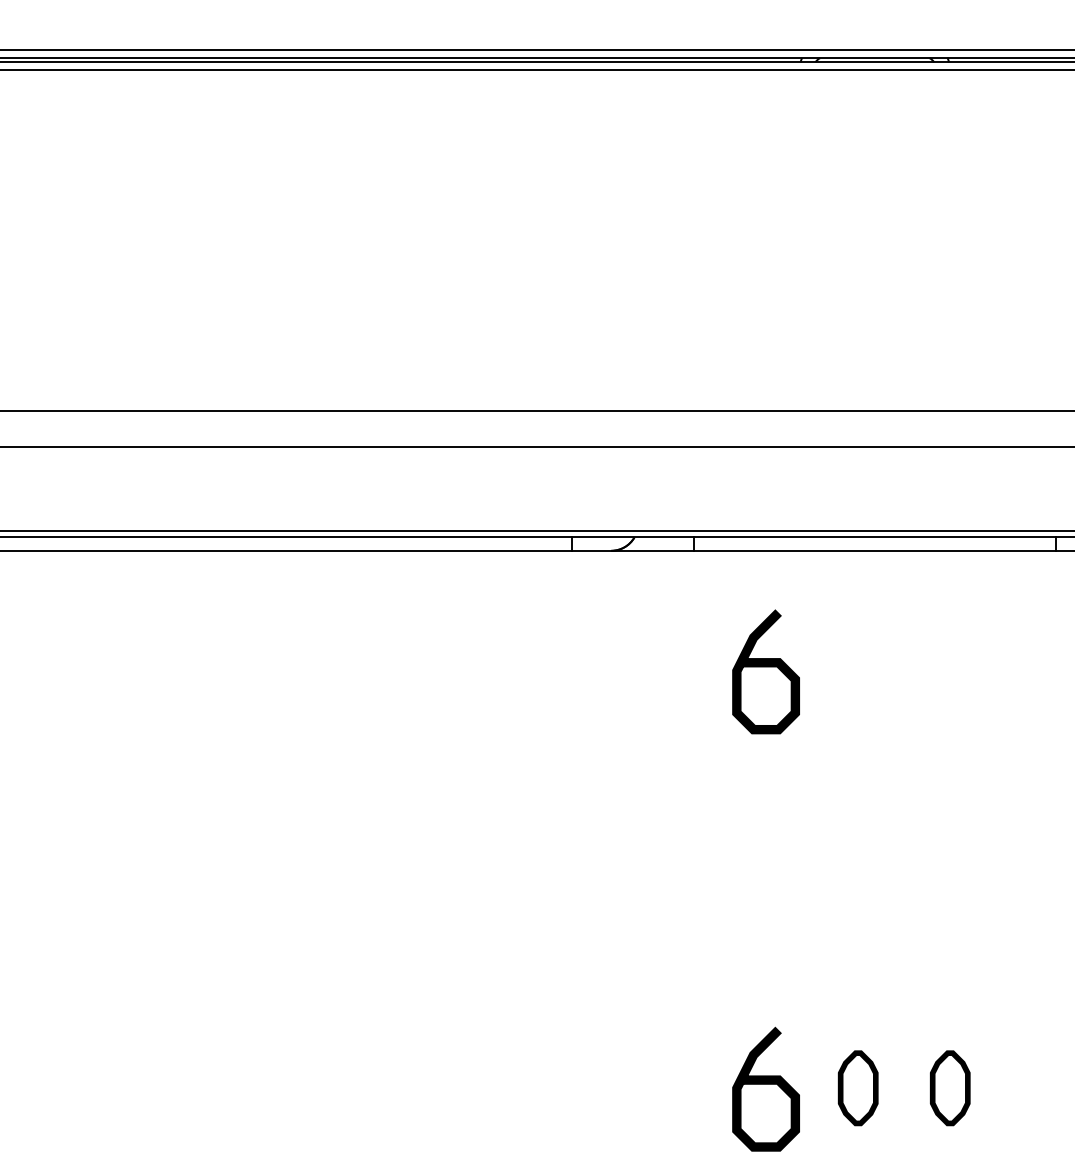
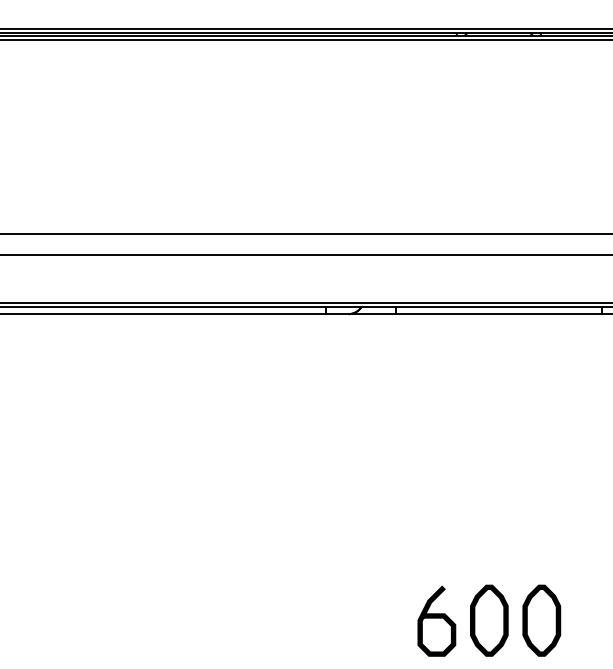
curve: (765, 667) -> (436, 380), removed
part: (858, 1088) -> (489, 620), size x1.67
part: (949, 1088) -> (541, 620), size x1.67

